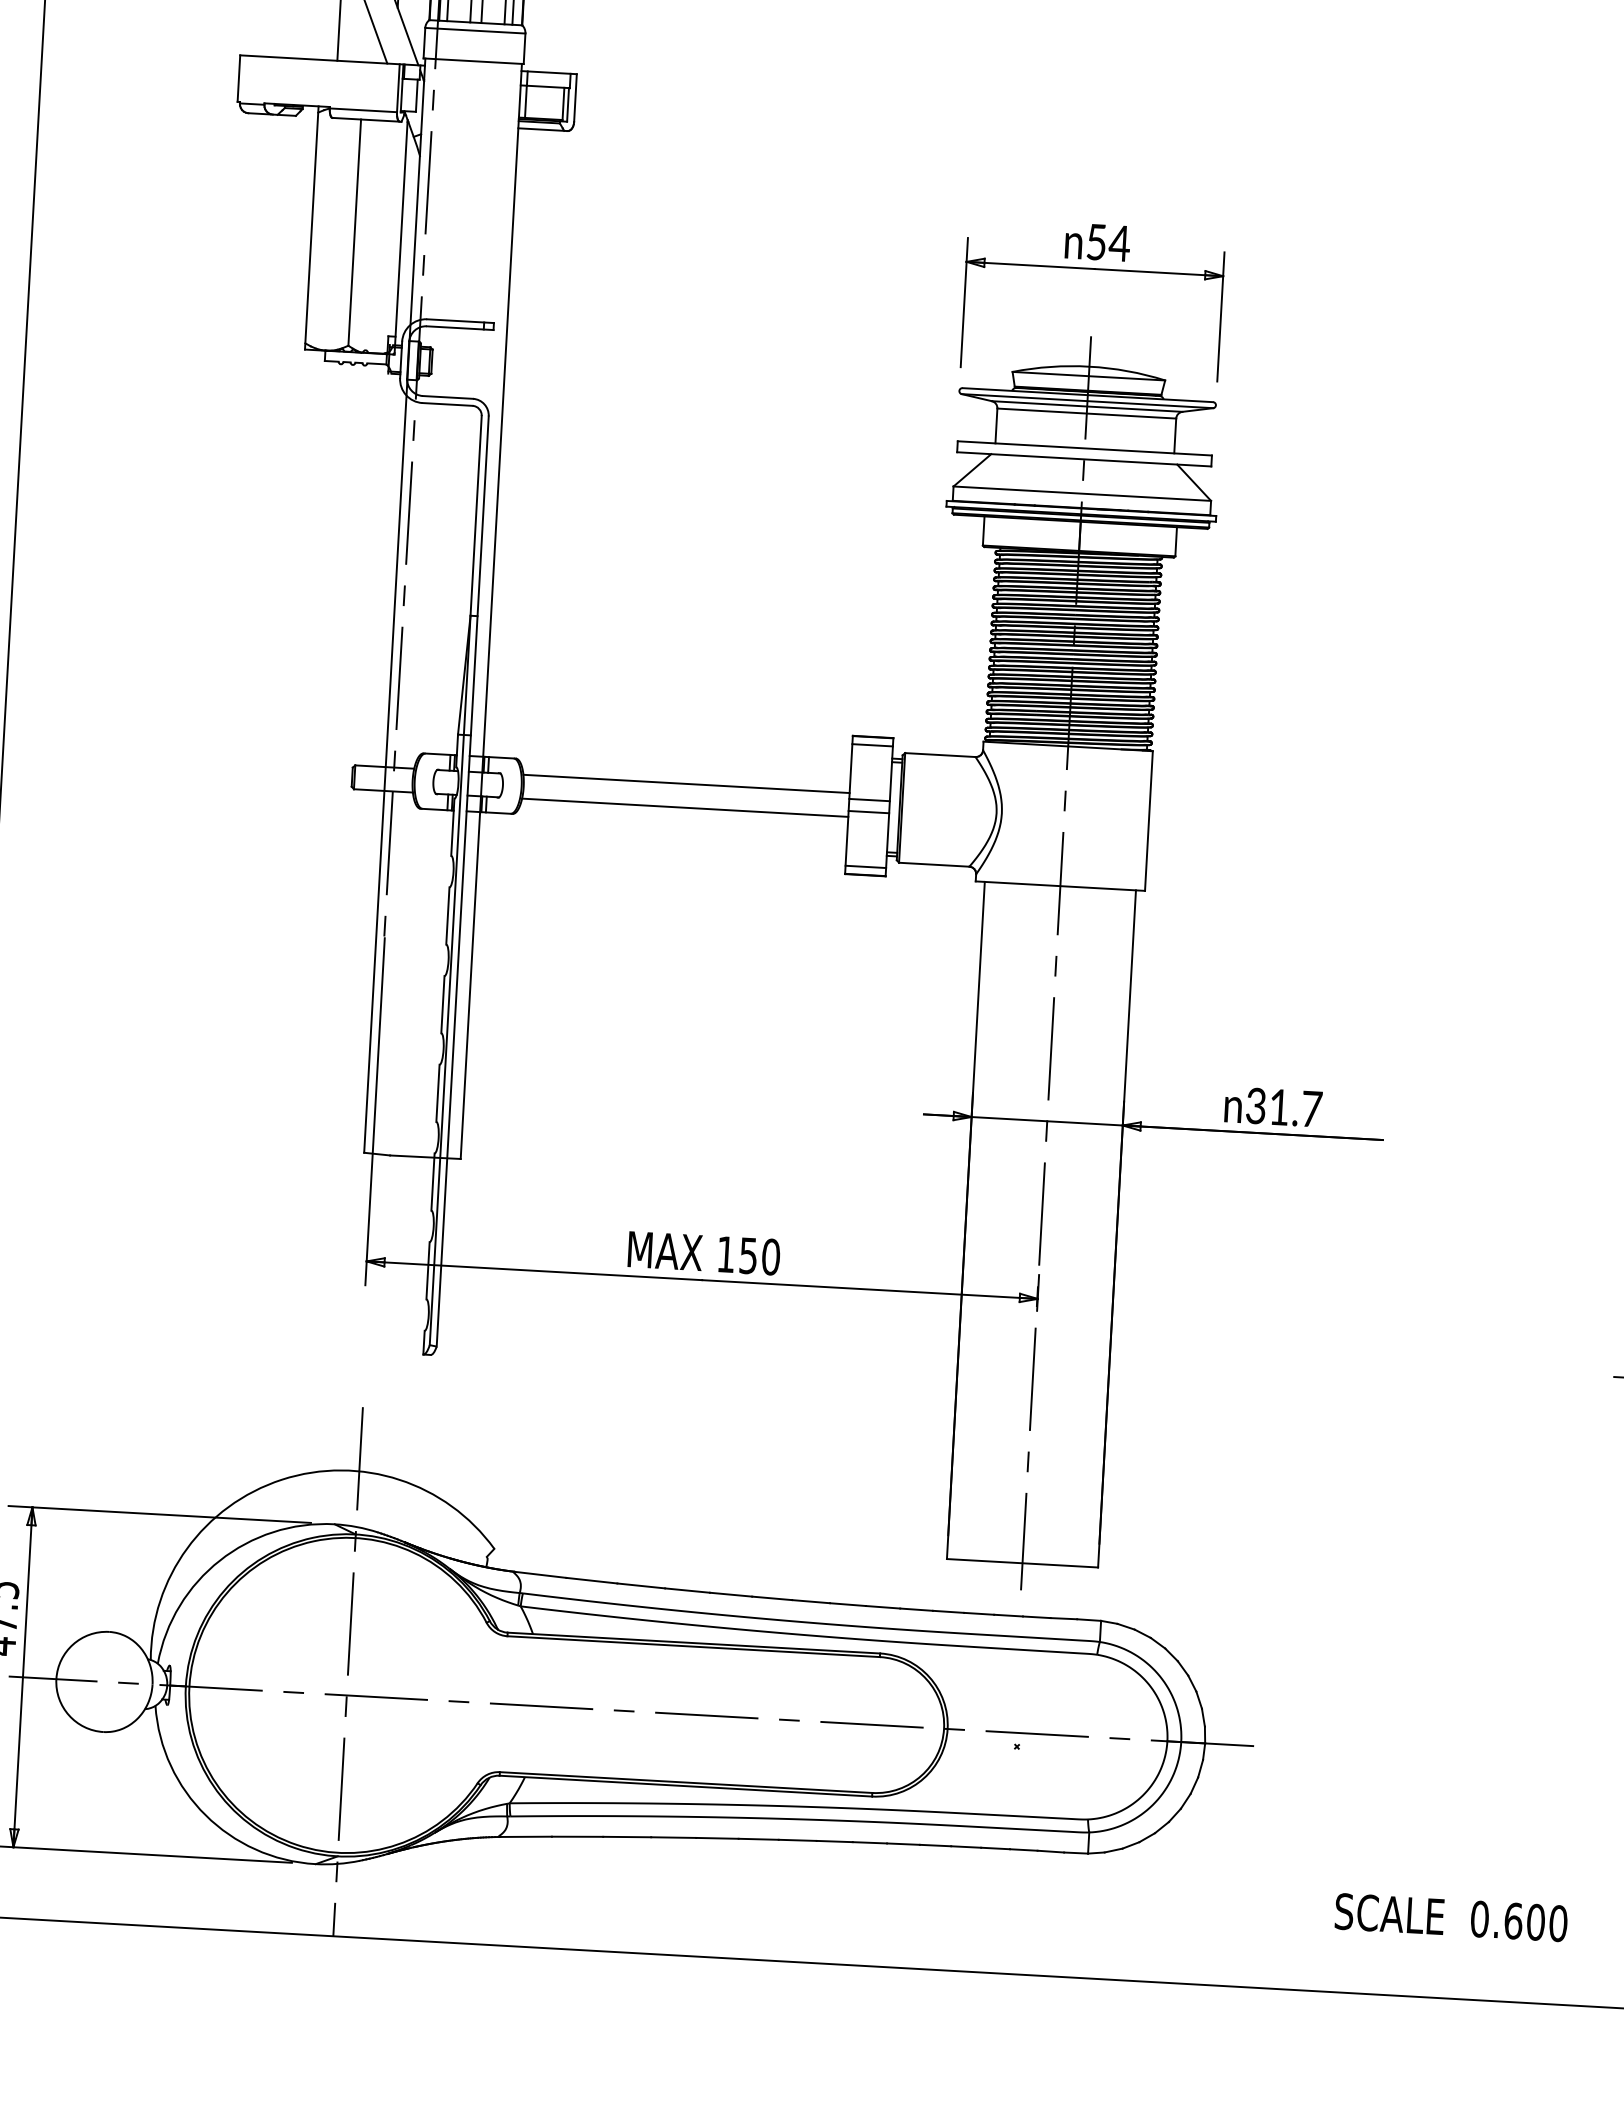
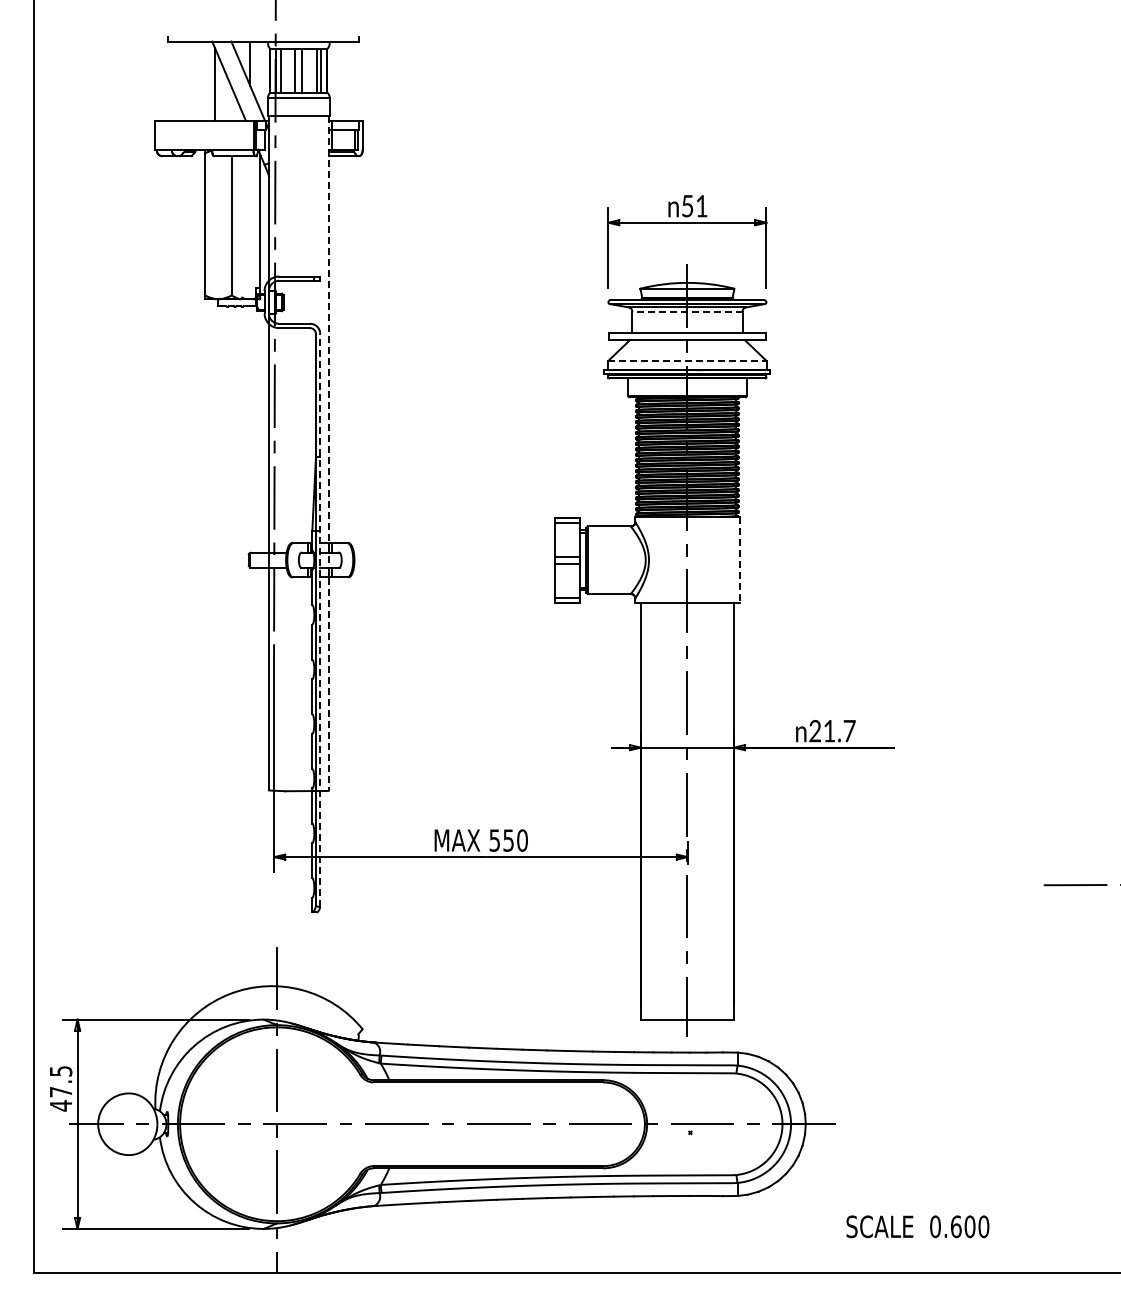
text: (1119, 243) -> (701, 206), 54 -> 51
line: (1085, 413) -> (686, 311), solid -> dashed
line: (1082, 494) -> (687, 361), solid -> dashed
line: (491, 612) -> (328, 454), solid -> dashed
line: (685, 783) -> (453, 552), removed
line: (683, 807) -> (453, 567), removed
line: (1148, 822) -> (739, 560), solid -> dashed
line: (463, 881) -> (320, 620), solid -> dashed
text: (1254, 1111) -> (814, 734), 31.7 -> 21.7
text: (725, 1254) -> (494, 840), 150 -> 550
text: (1450, 1917) -> (917, 1226), moved

